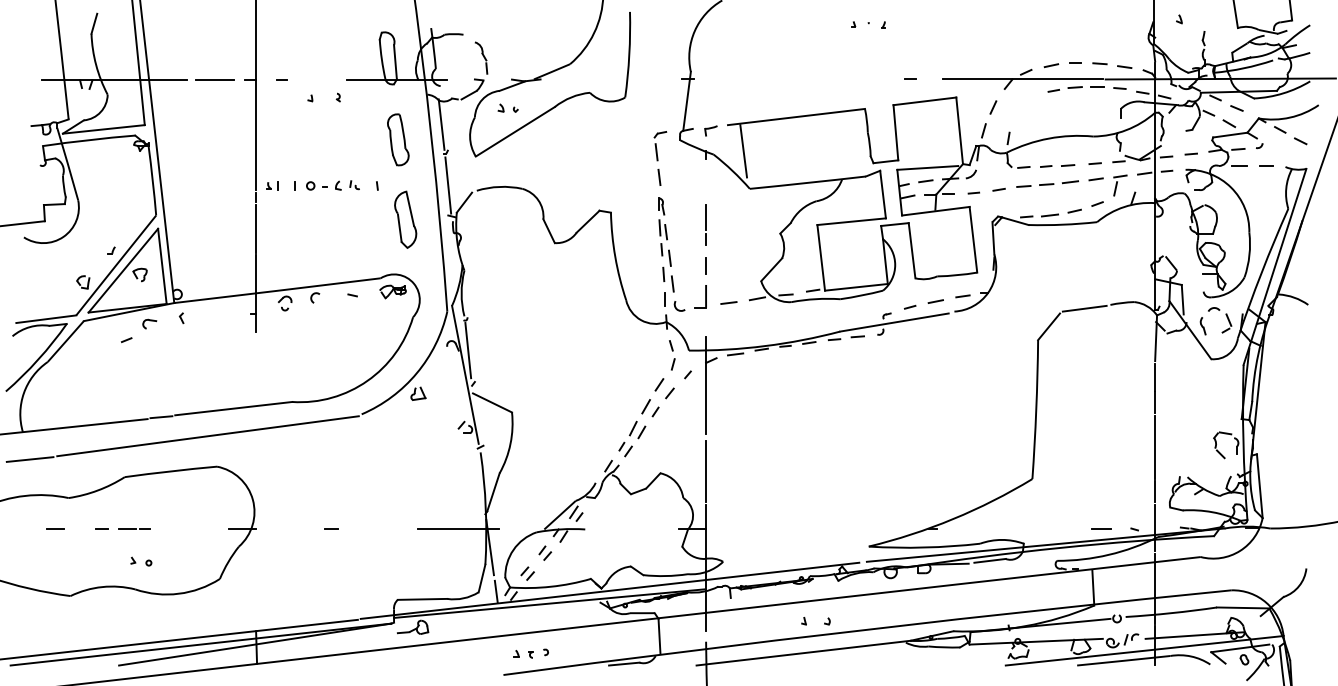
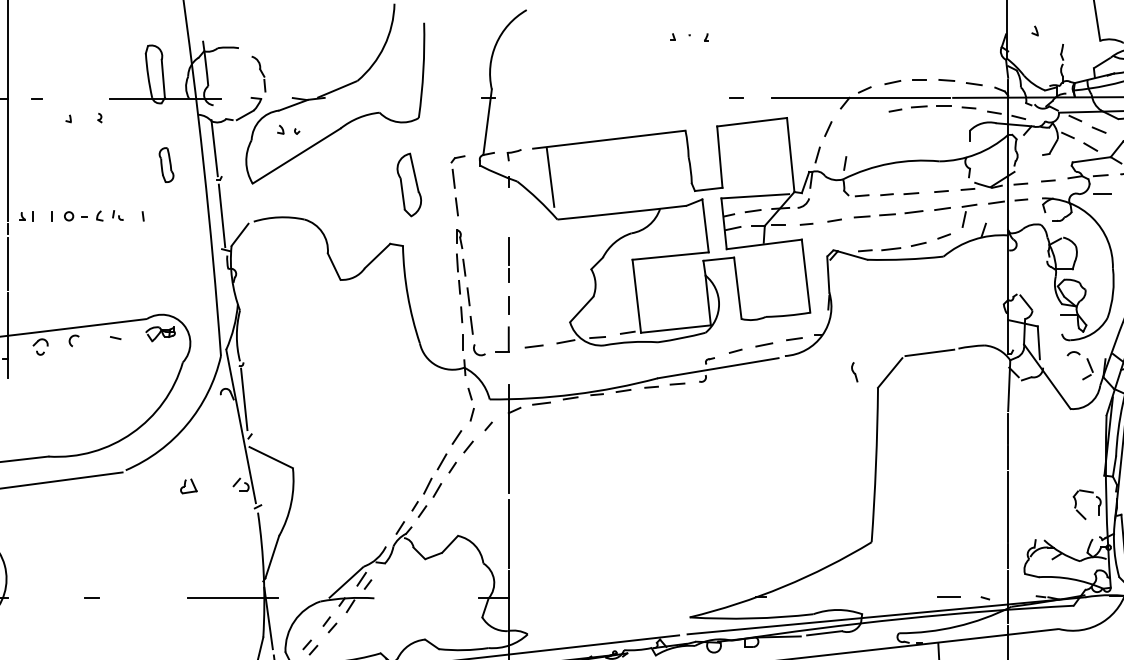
part: (398, 139) -> (166, 164), size x0.6
part: (405, 219) -> (409, 184), moved
part: (1202, 326) -> (853, 372), moved
part: (418, 393) -> (188, 486), moved

